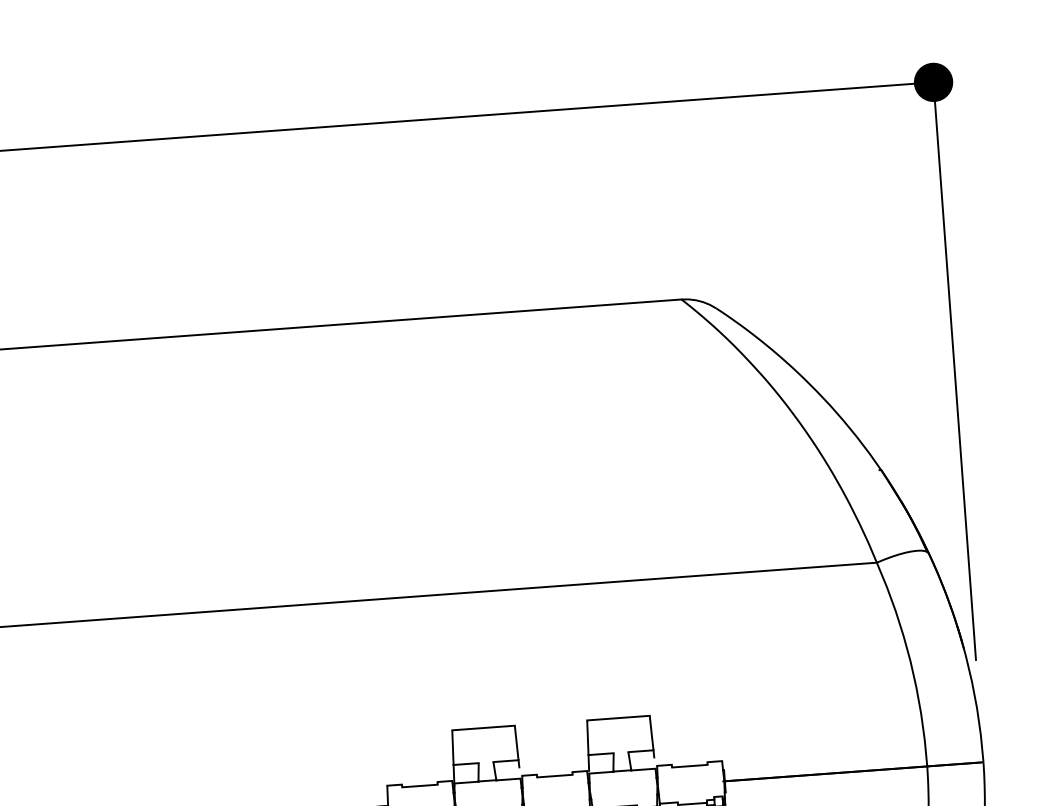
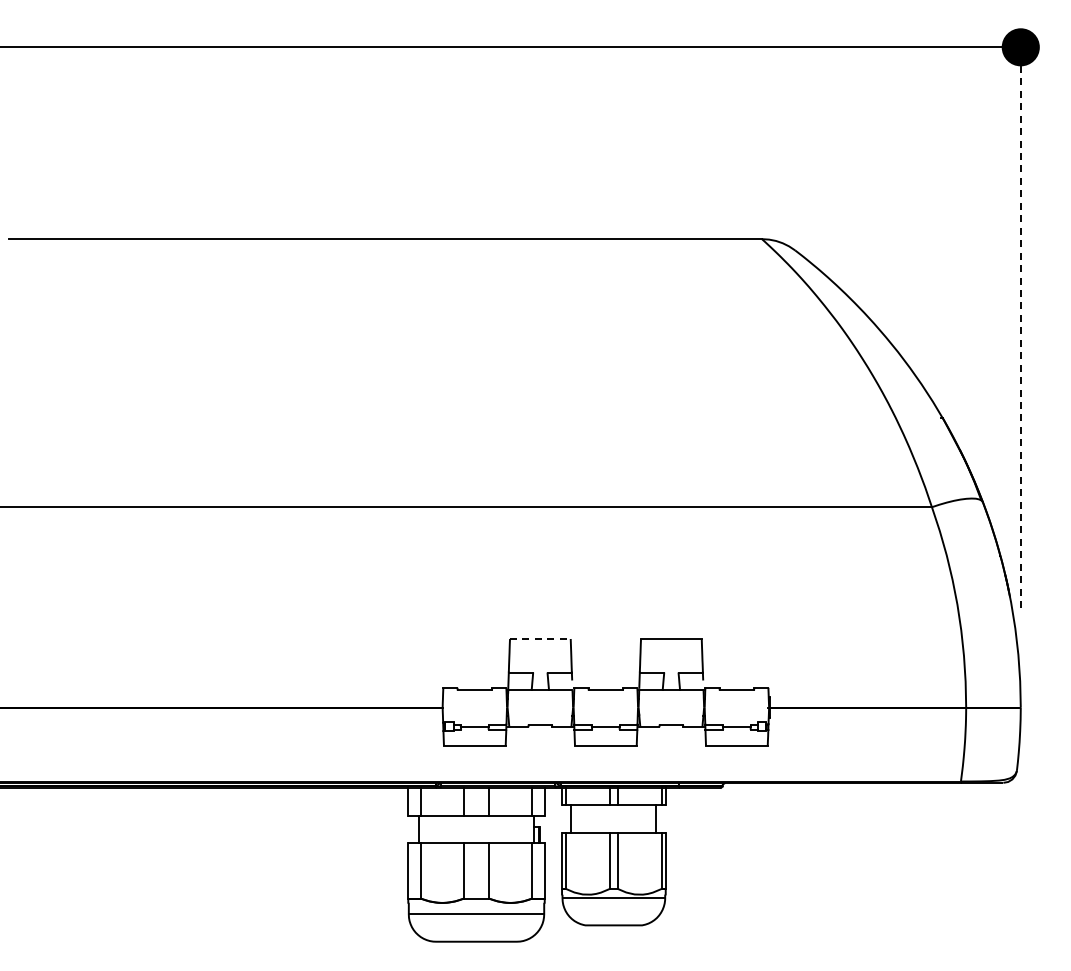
line: (954, 370) -> (1020, 327), solid -> dashed
line: (483, 727) -> (540, 638), solid -> dashed

